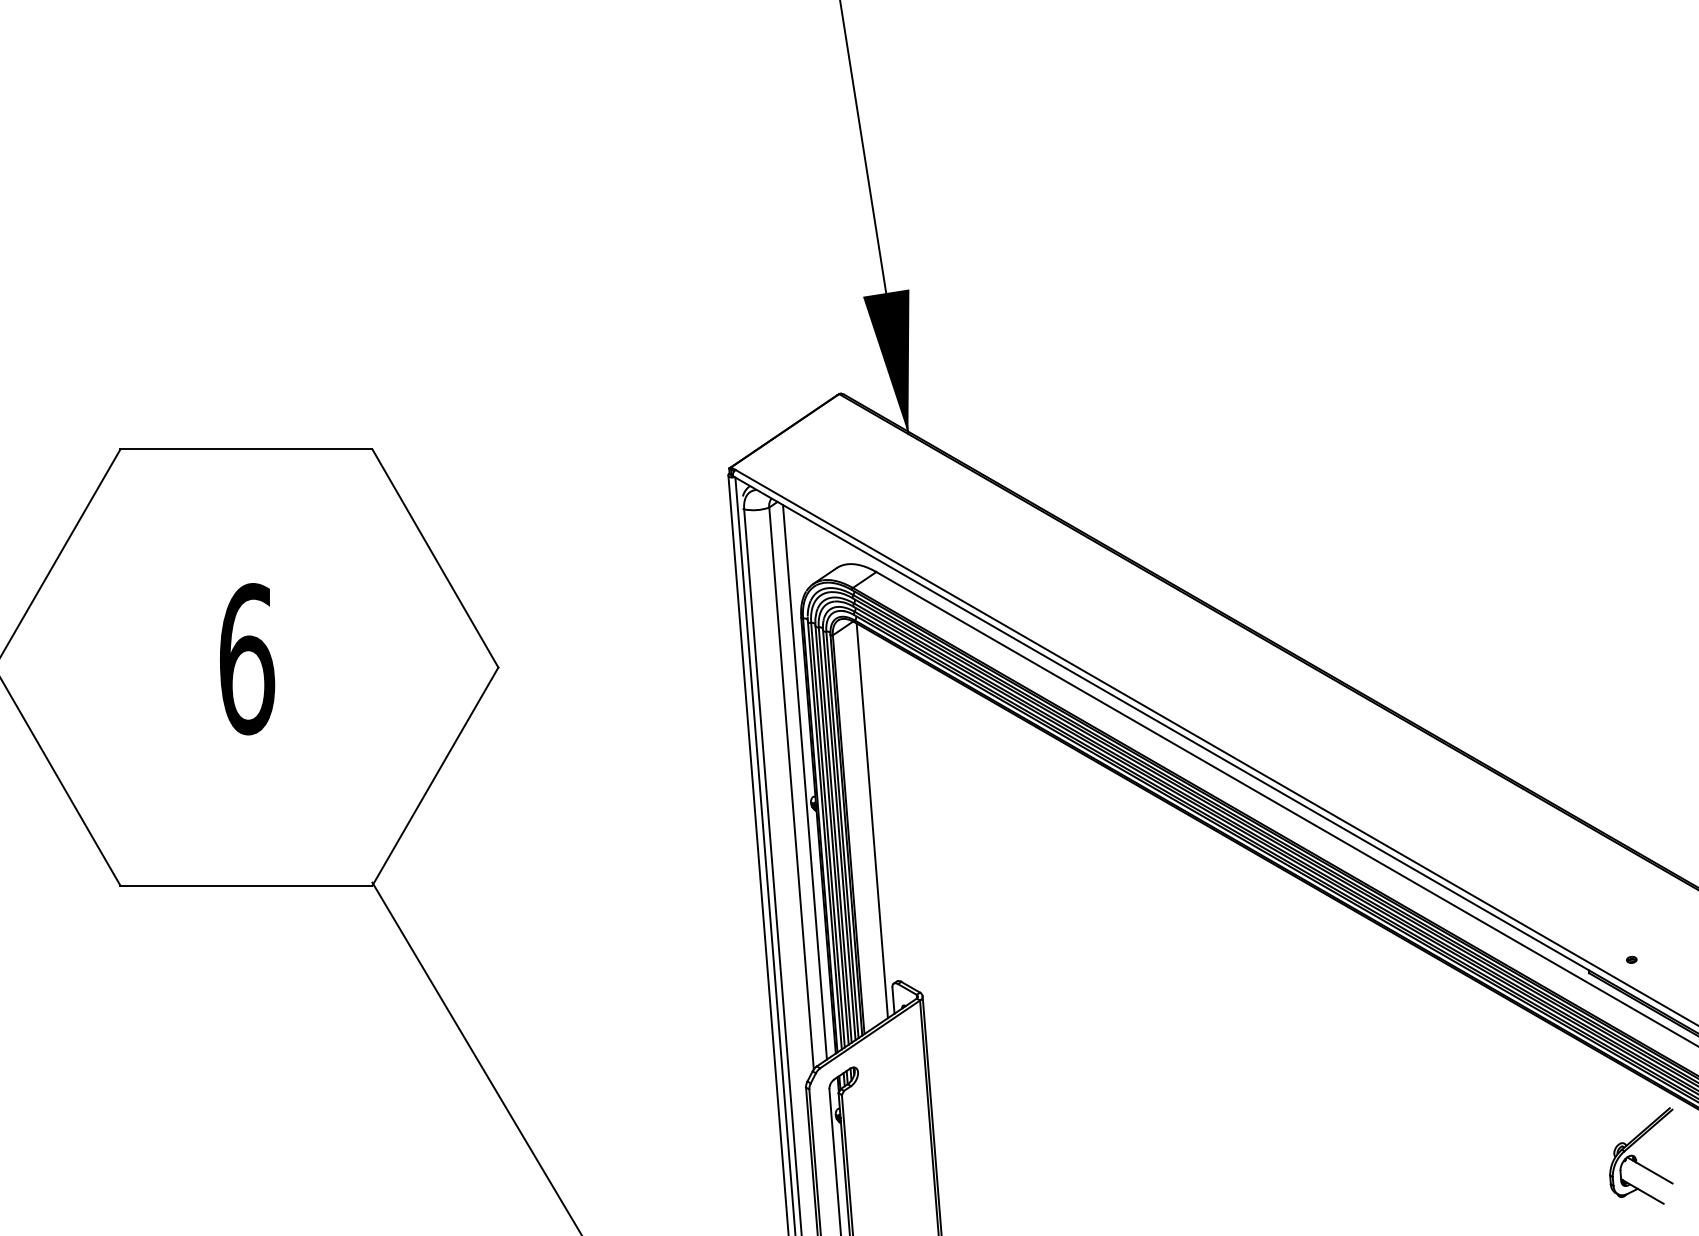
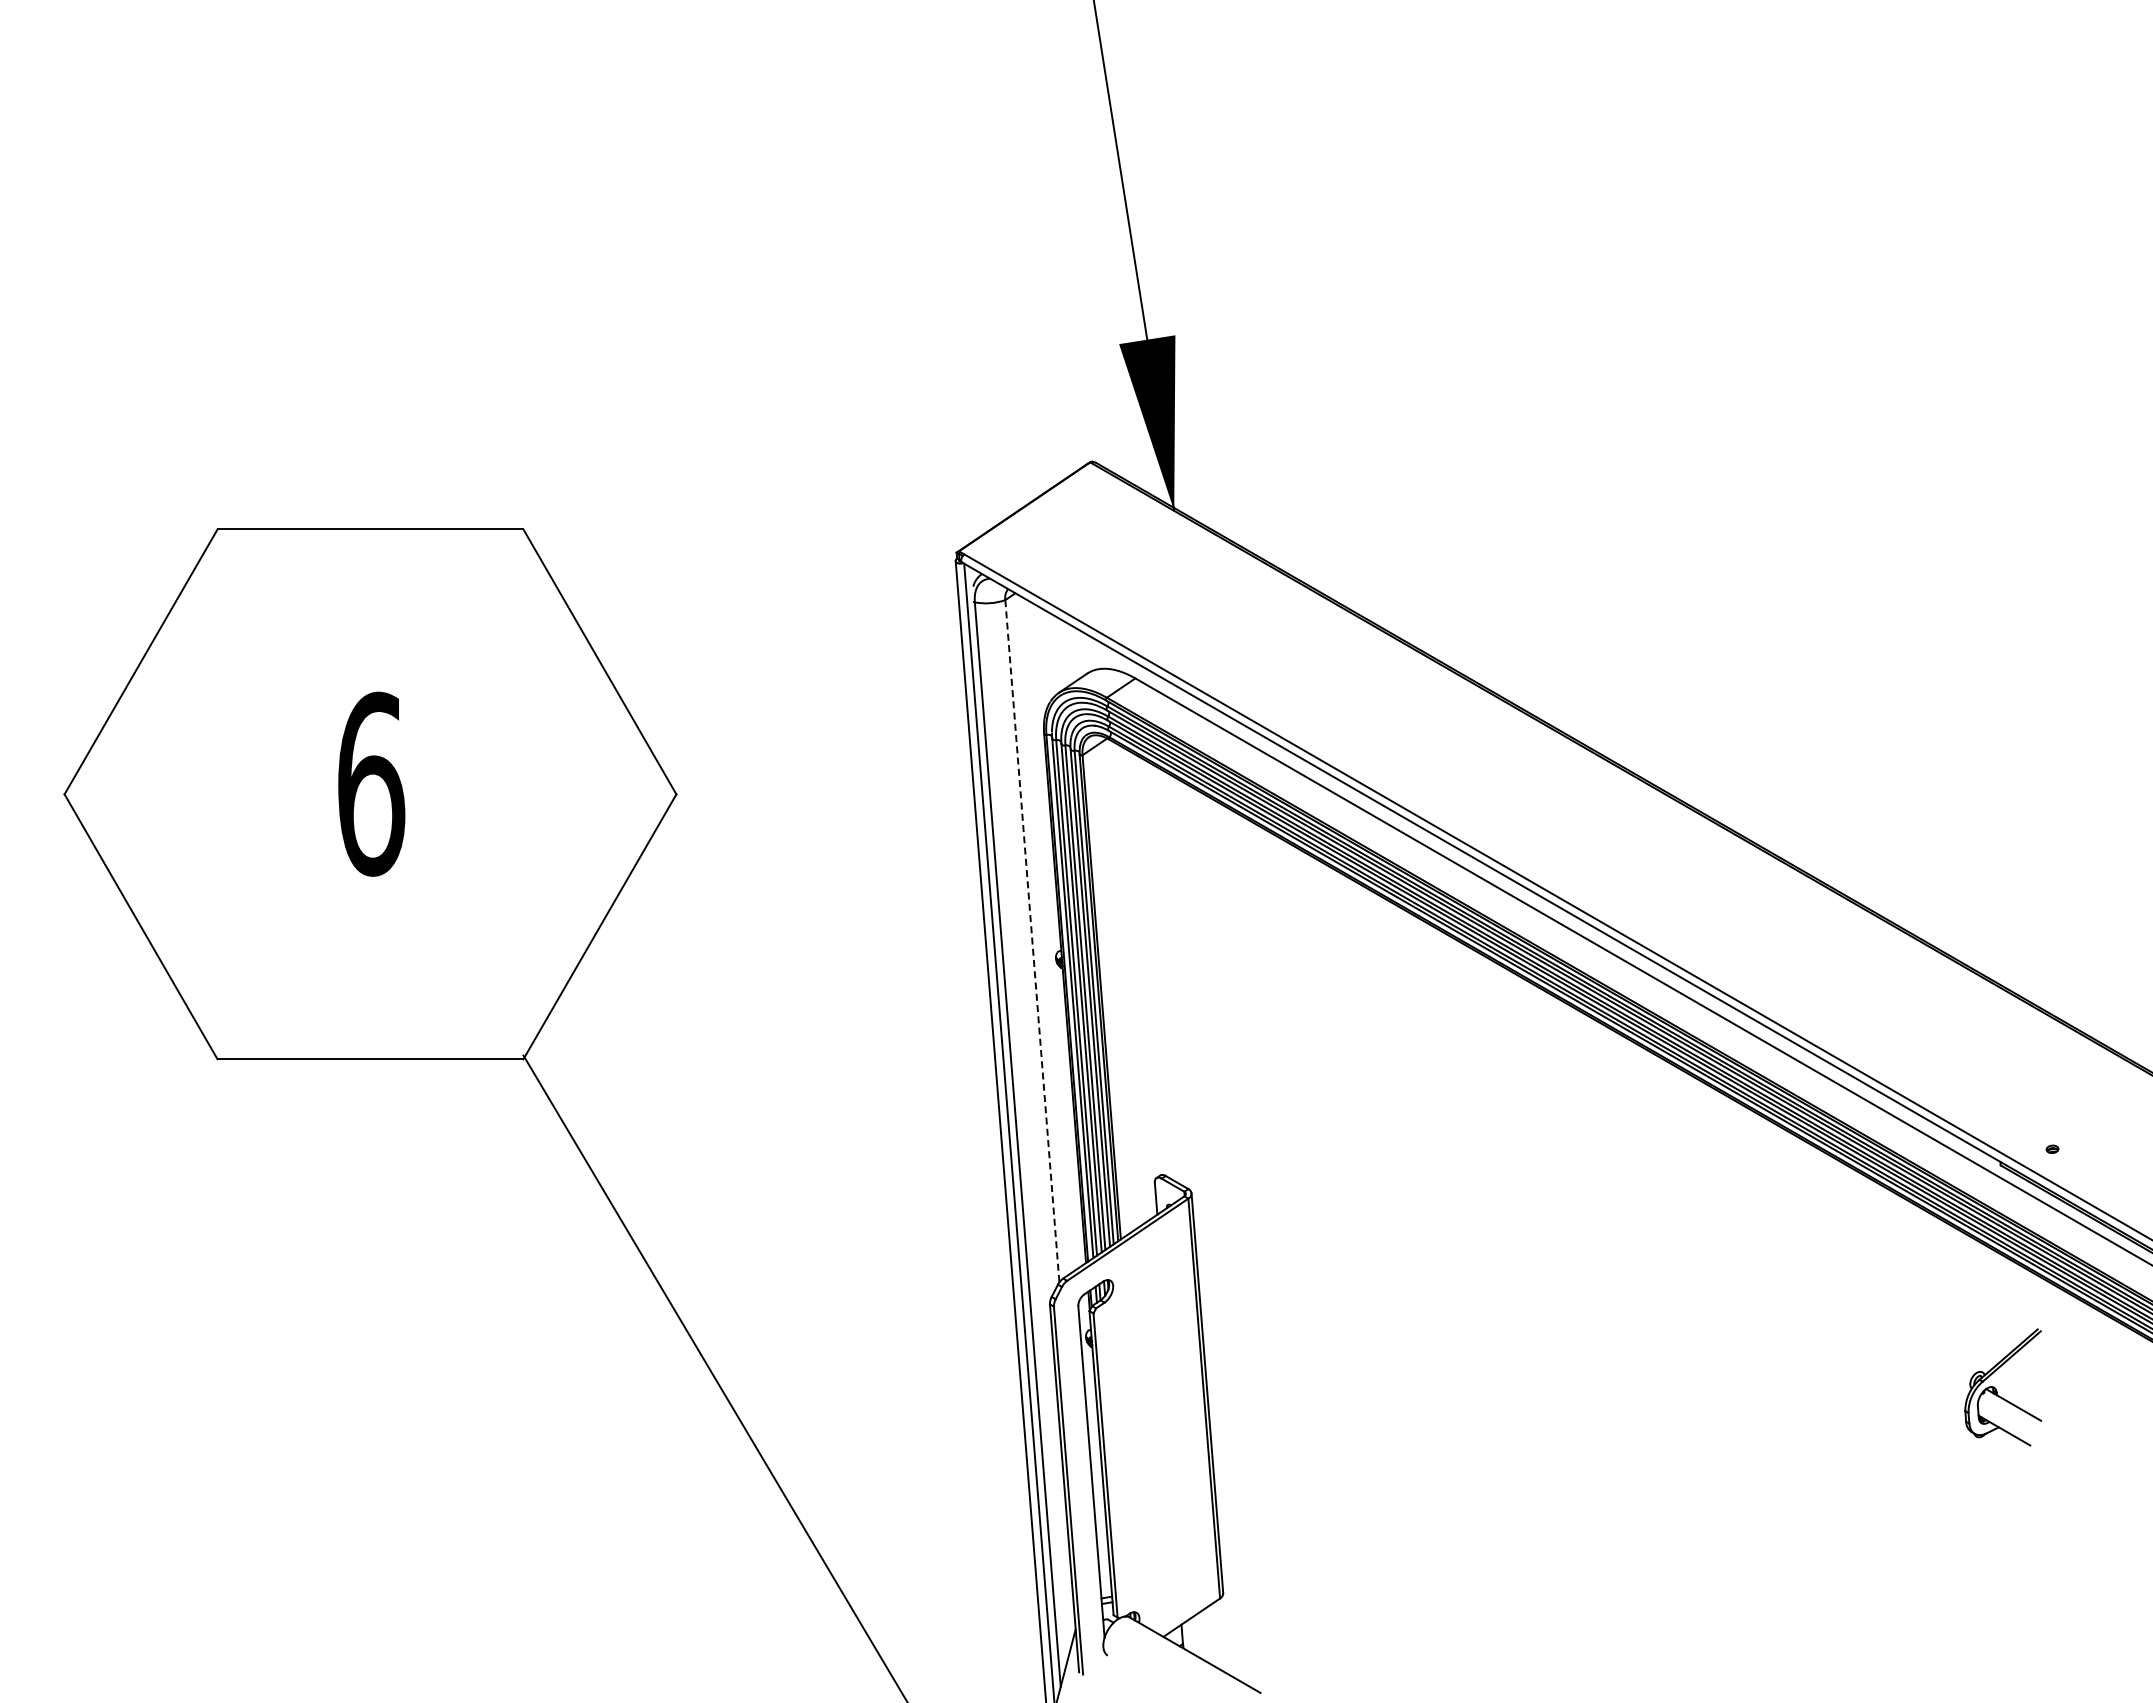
line: (804, 782) -> (1048, 933), removed
line: (791, 788) -> (1032, 941), solid -> dashed
line: (872, 820) -> (1130, 980), removed
part: (1636, 1158) -> (1997, 1390), moved

